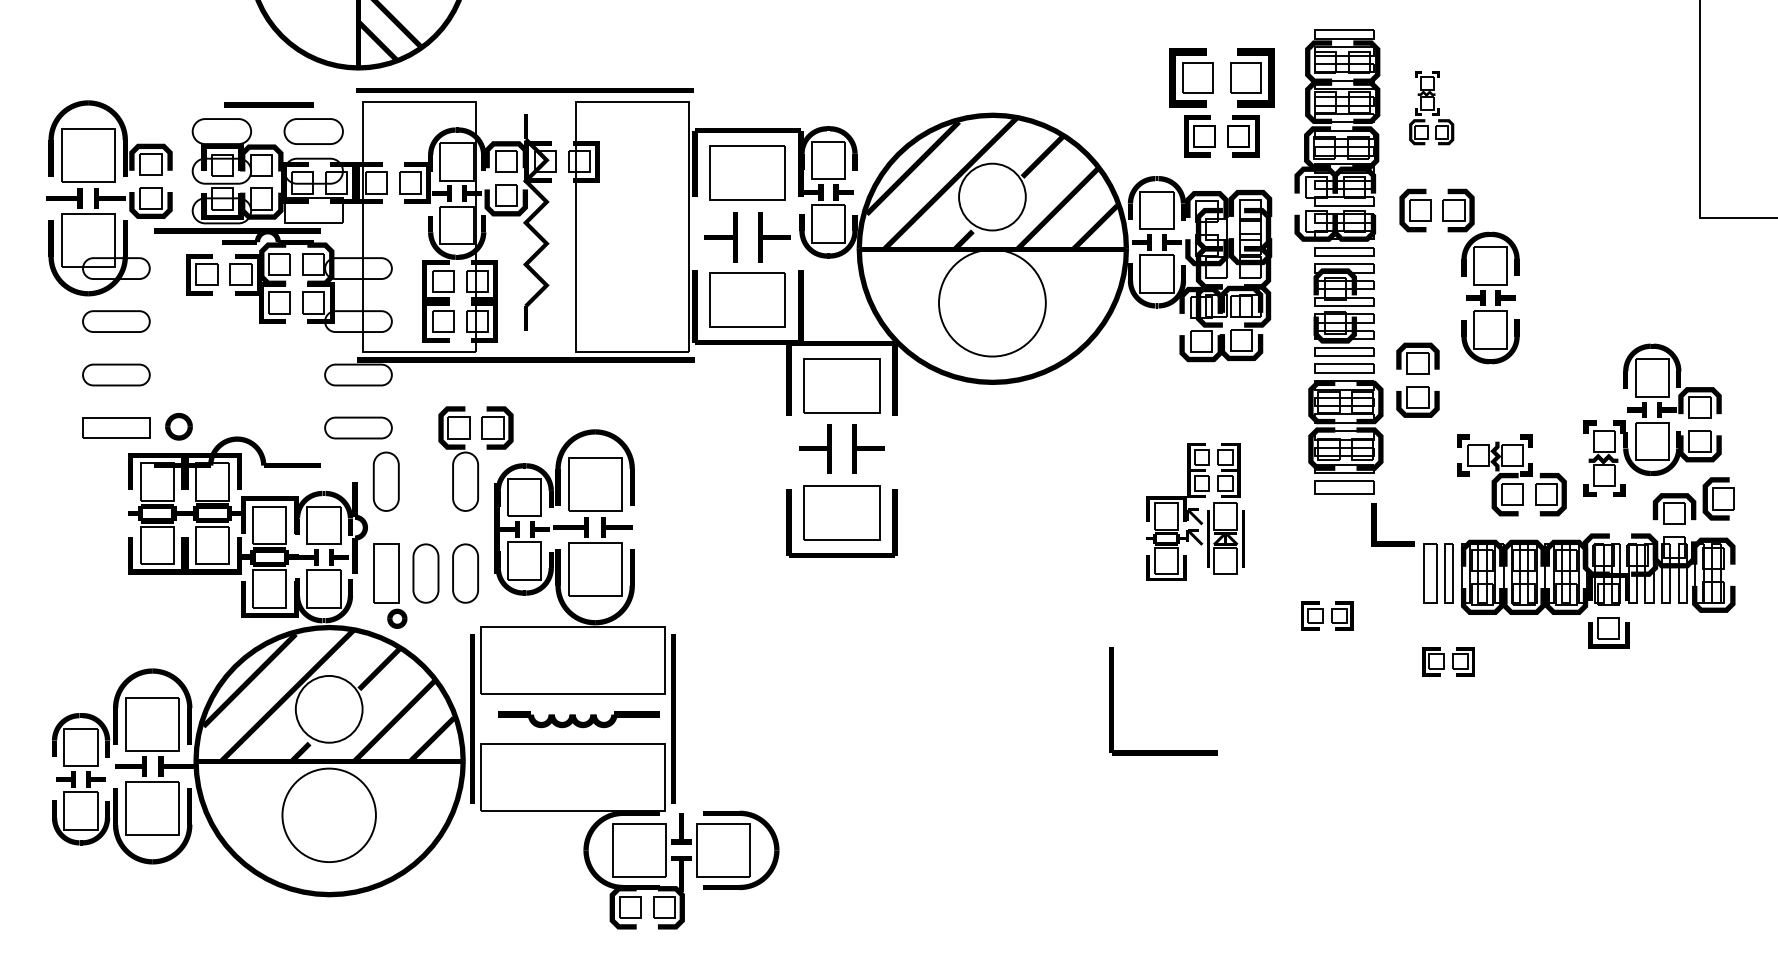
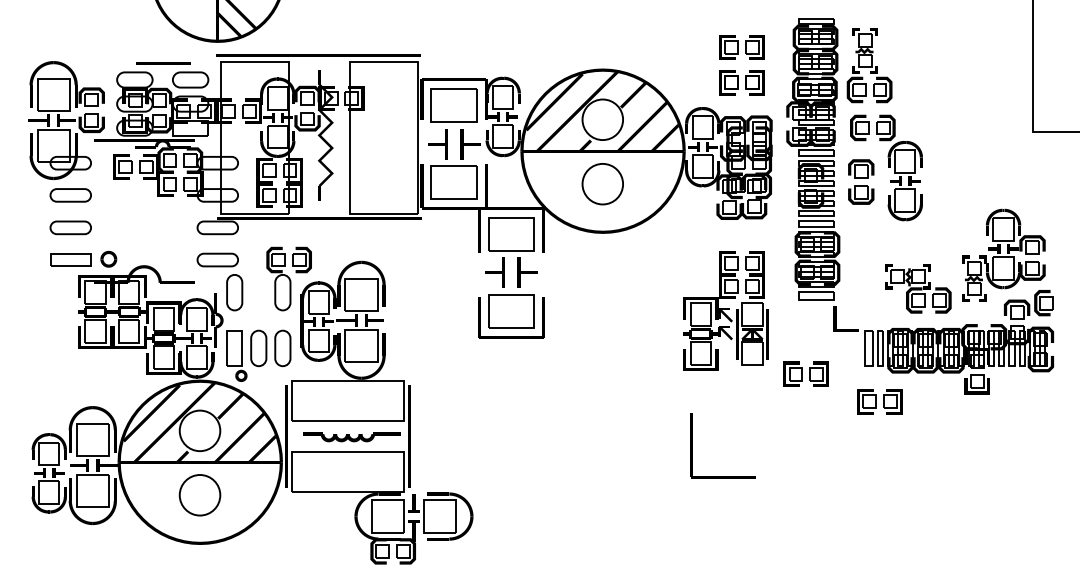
part: (1220, 78) -> (741, 47), size x0.71
part: (1431, 107) -> (869, 65), size x1.67
circle: (991, 301) -> (602, 183), size x0.62
part: (1418, 379) -> (861, 181), moved
part: (1194, 511) -> (725, 310), size x1.43
part: (1326, 614) -> (805, 373), size x1.43
part: (1448, 660) -> (879, 401), size x1.43
part: (1113, 700) -> (692, 445), moved
circle: (328, 815) -> (199, 495), size x0.71

